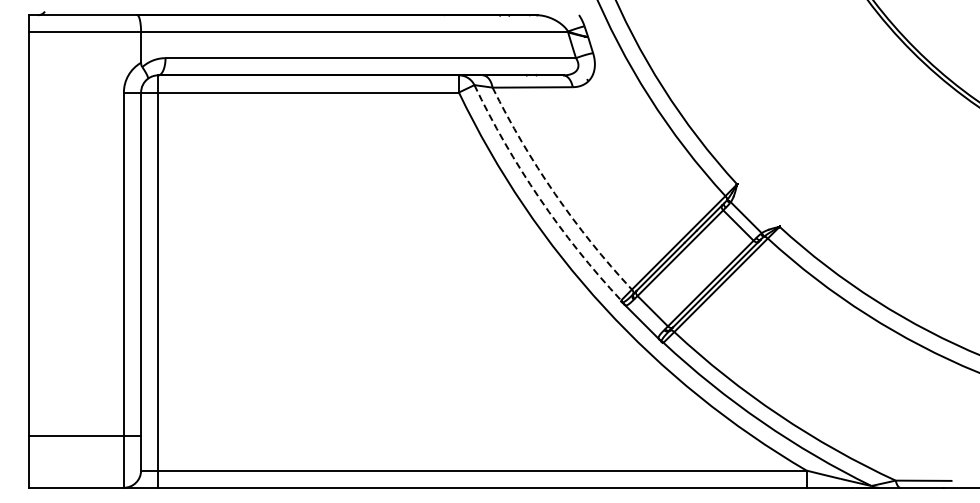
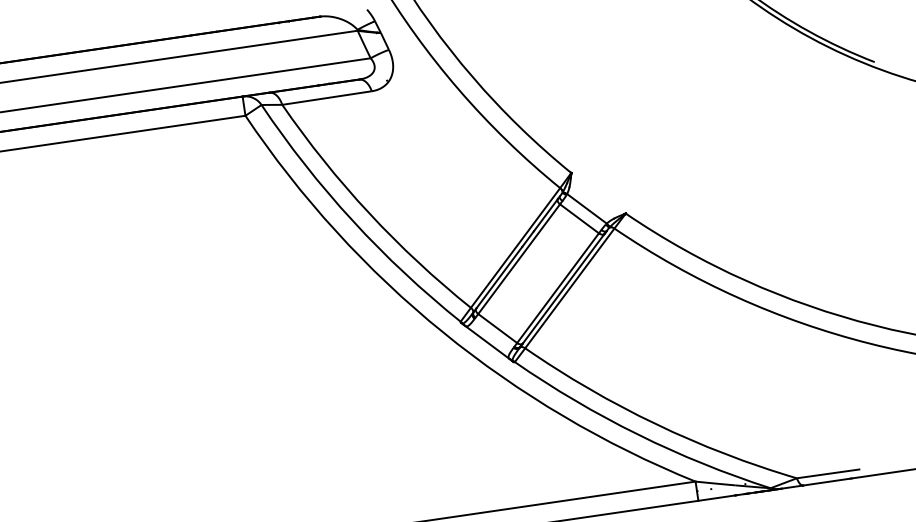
arc: (554, 193) -> (368, 213), dashed -> solid
arc: (539, 198) -> (352, 221), dashed -> solid

